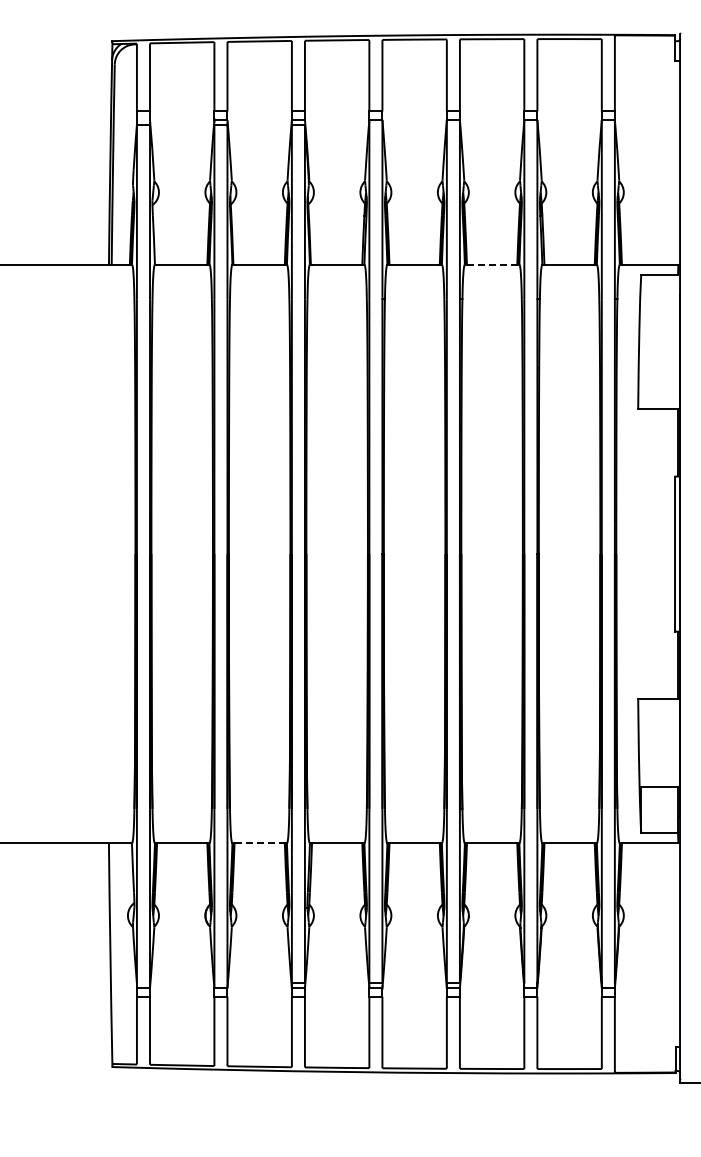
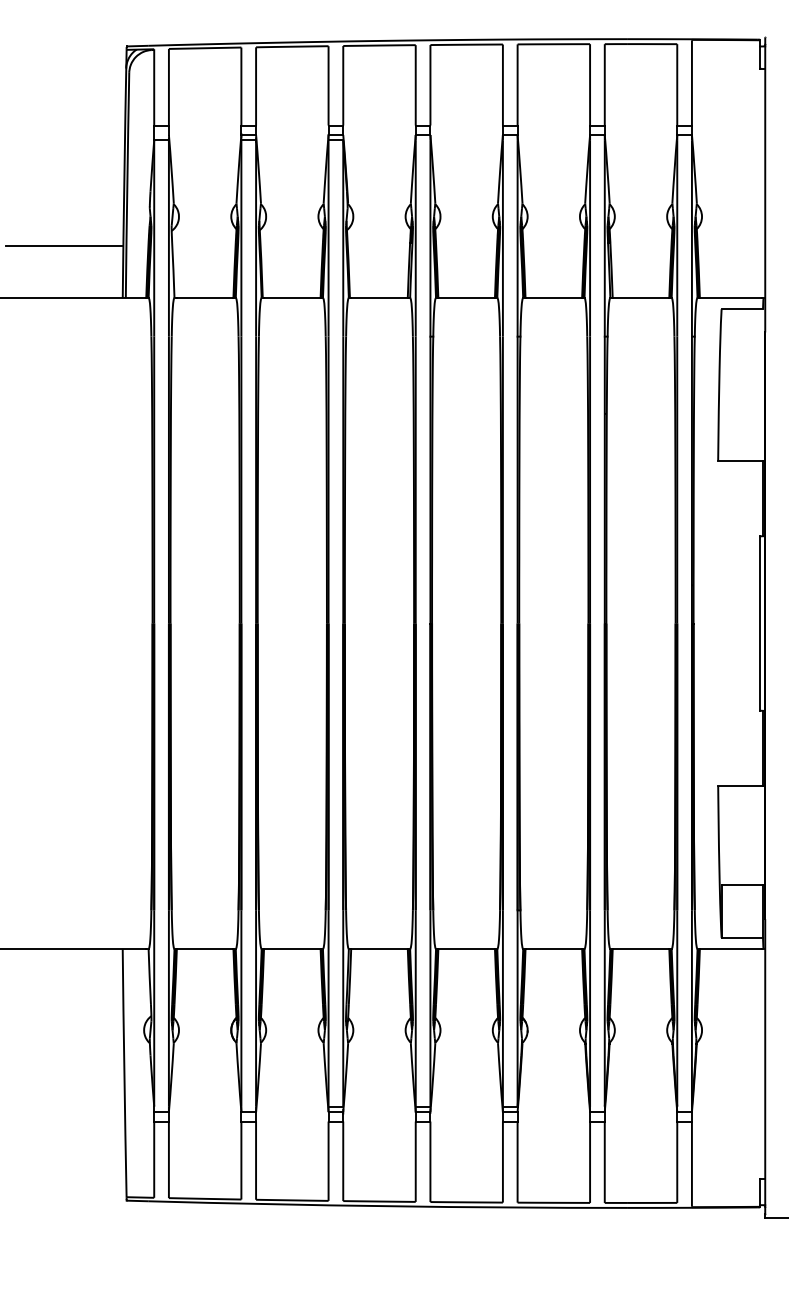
line: (57, 218) -> (64, 245), added
line: (492, 264) -> (554, 297), dashed -> solid
line: (260, 843) -> (293, 949), dashed -> solid

